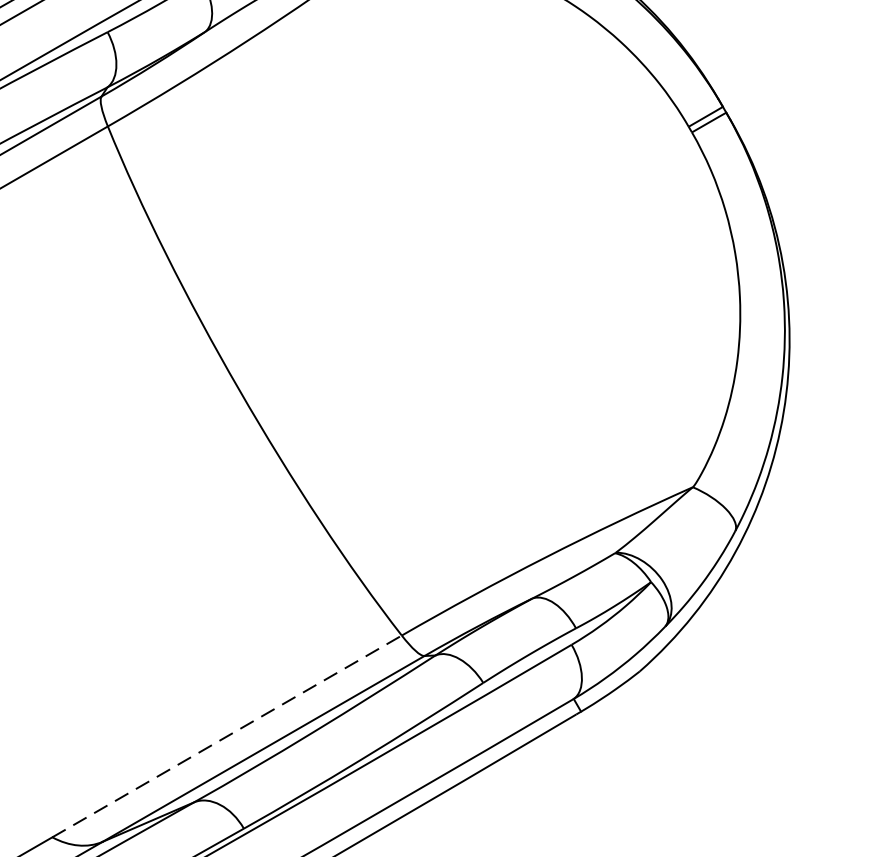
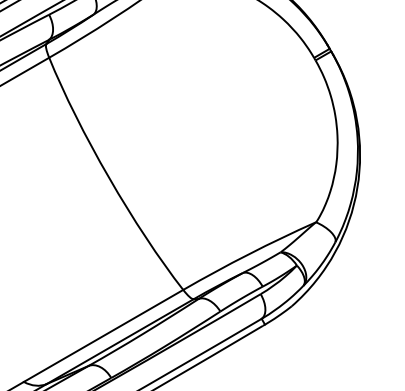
line: (229, 735) -> (104, 335), dashed -> solid

